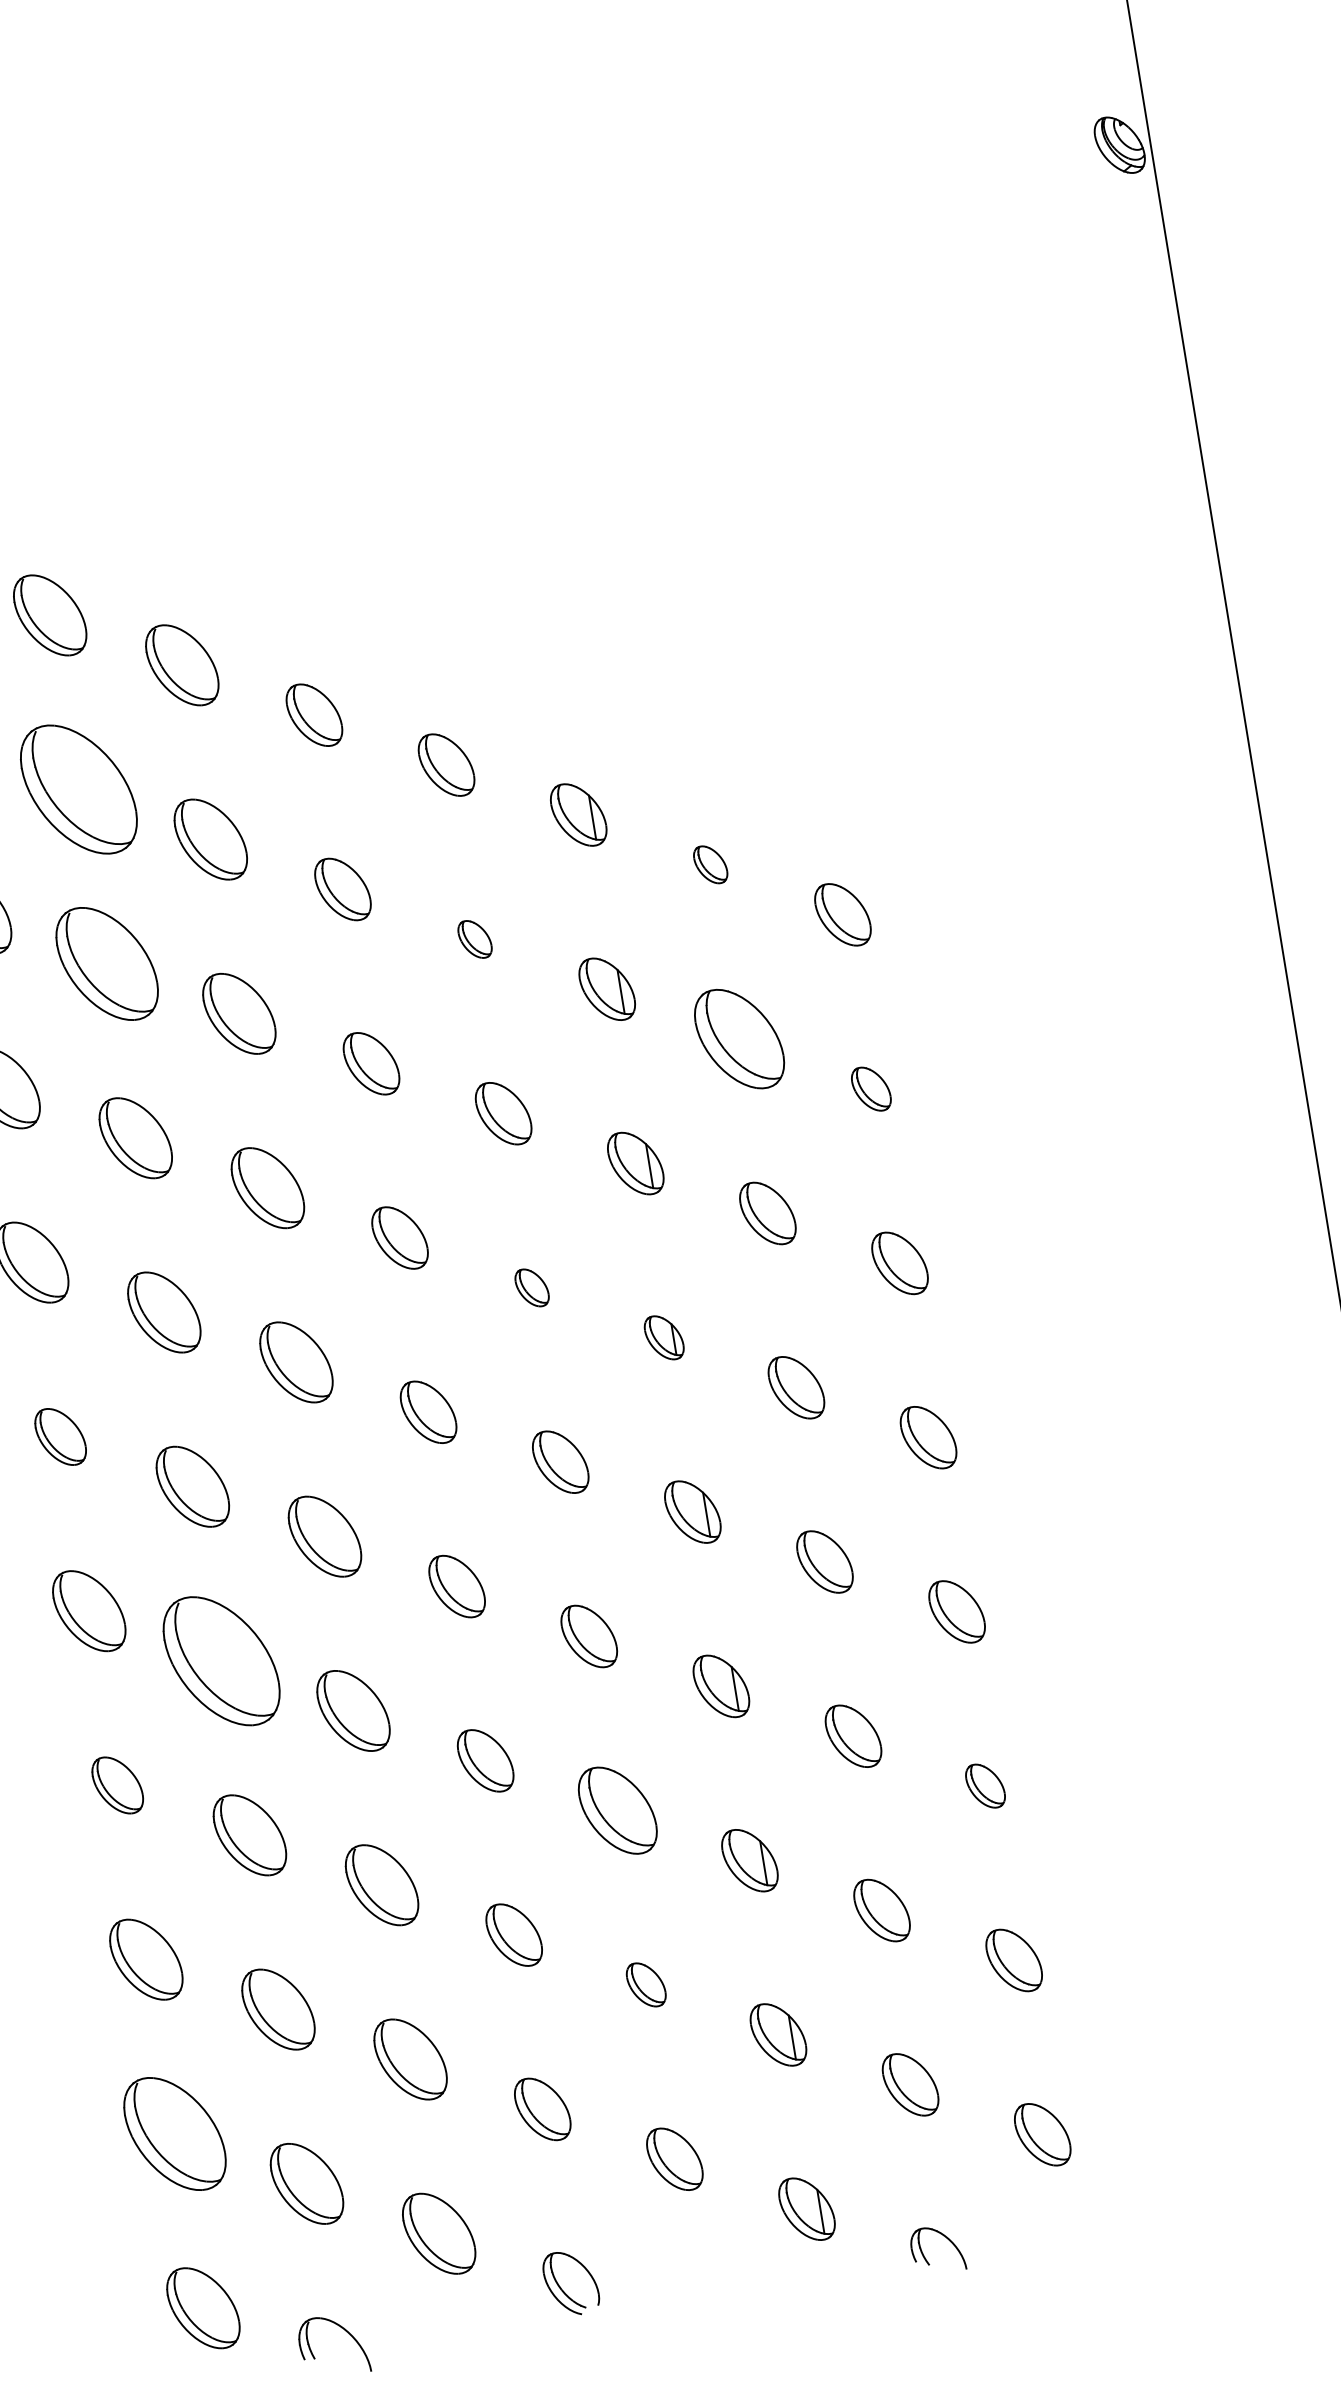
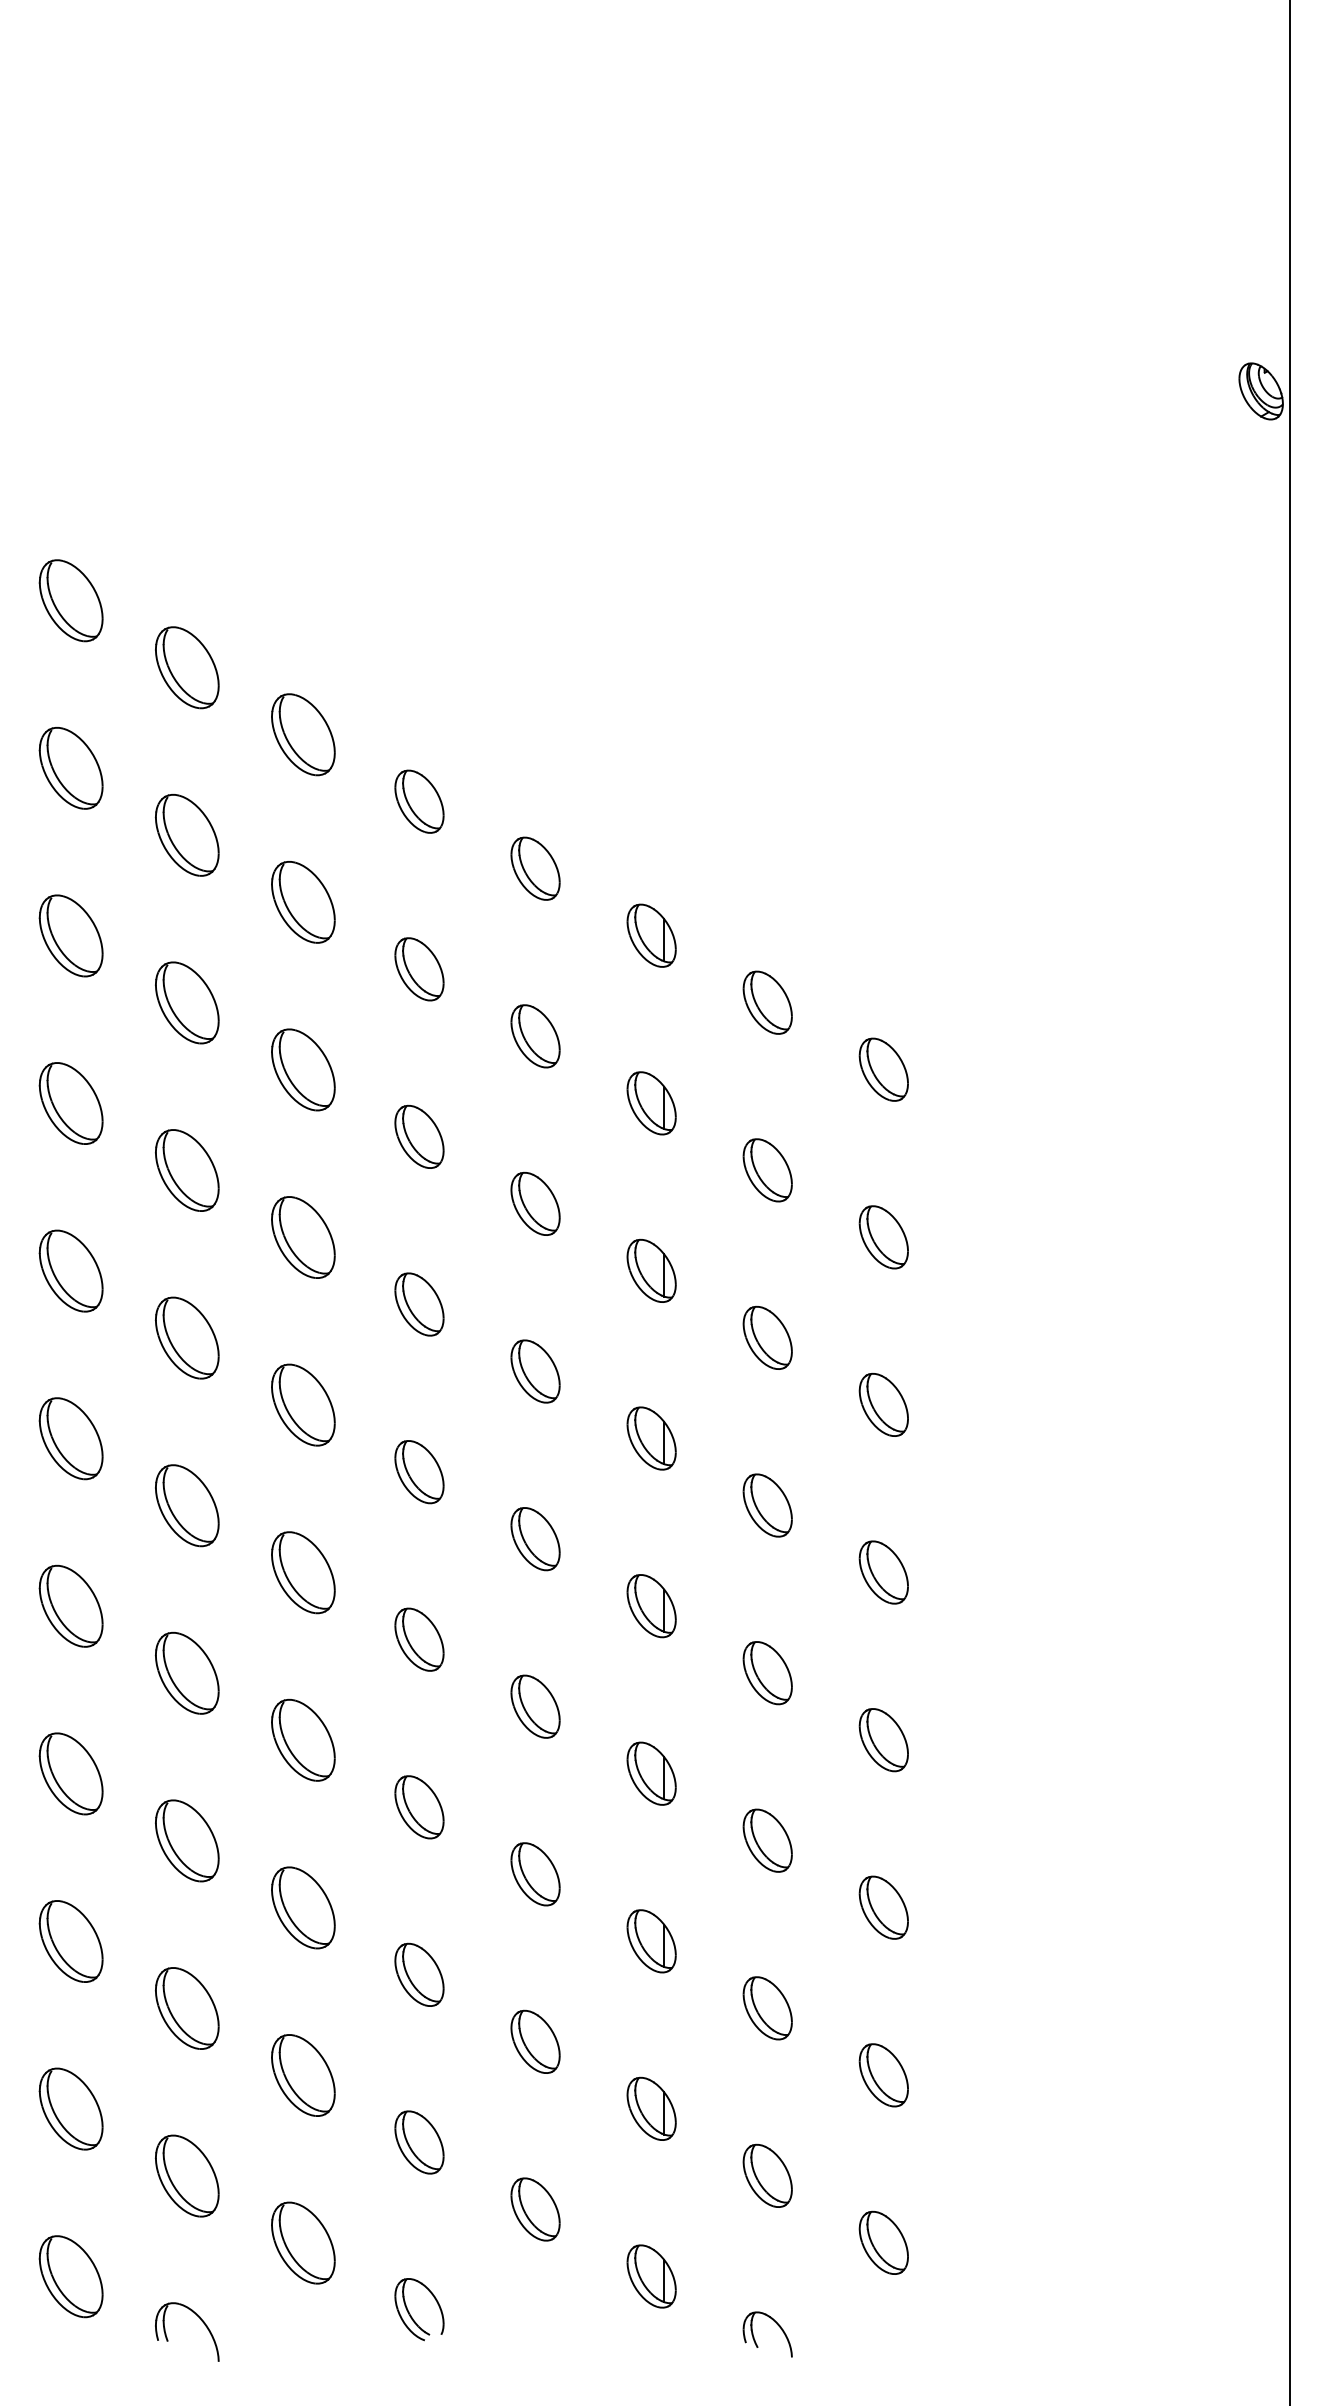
part: (77, 789) -> (186, 835), size x0.62
part: (710, 864) -> (767, 1002), size x1.67
part: (475, 939) -> (535, 1036), size x1.67
part: (107, 963) -> (187, 1002), size x0.71
part: (739, 1039) -> (767, 1170), size x0.62
part: (871, 1089) -> (883, 1237), size x1.43
part: (532, 1287) -> (535, 1371), size x1.67
part: (664, 1337) -> (651, 1438), size x1.43
part: (59, 1436) -> (70, 1438), size x1.43
part: (220, 1660) -> (186, 1672), size x0.62
part: (117, 1785) -> (70, 1773), size x1.43
part: (985, 1786) -> (883, 1907), size x1.43
part: (617, 1810) -> (535, 1874), size x0.71
part: (646, 1984) -> (535, 2041), size x1.43
part: (174, 2133) -> (70, 2108), size x0.71

